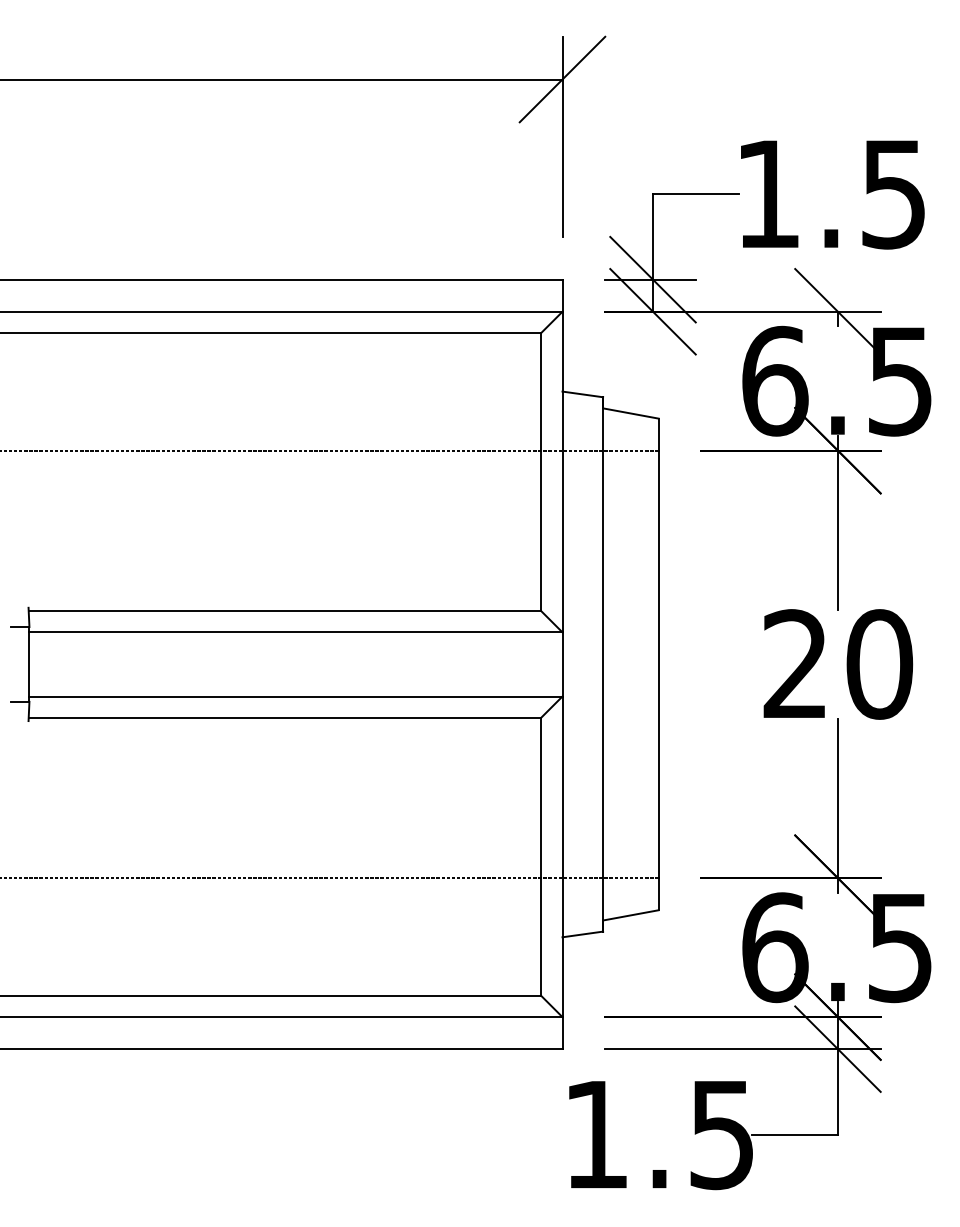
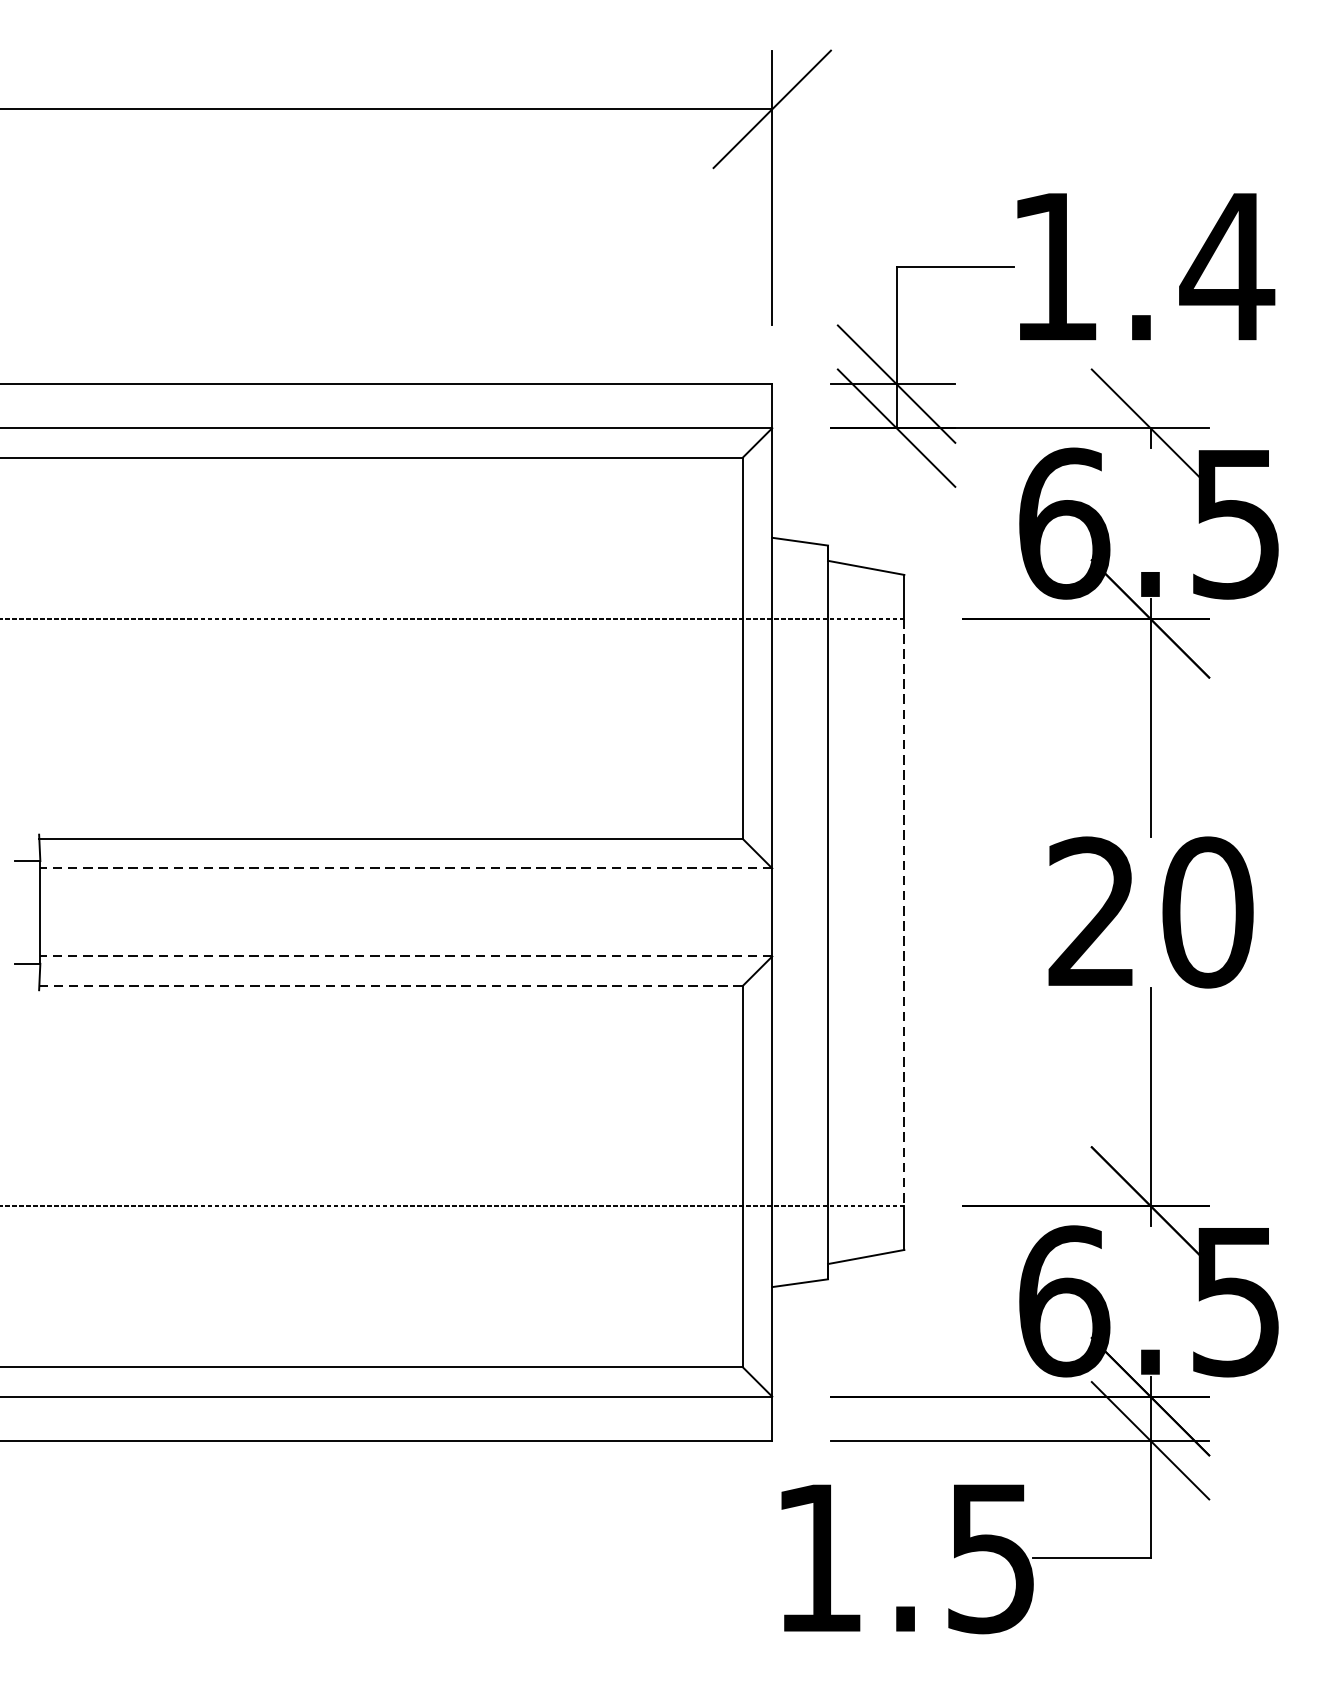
text: (893, 194) -> (1226, 267), 1.5 -> 1.4
line: (295, 632) -> (405, 868), solid -> dashed
line: (658, 664) -> (904, 912), solid -> dashed
line: (295, 696) -> (405, 956), solid -> dashed
line: (284, 717) -> (390, 985), solid -> dashed

